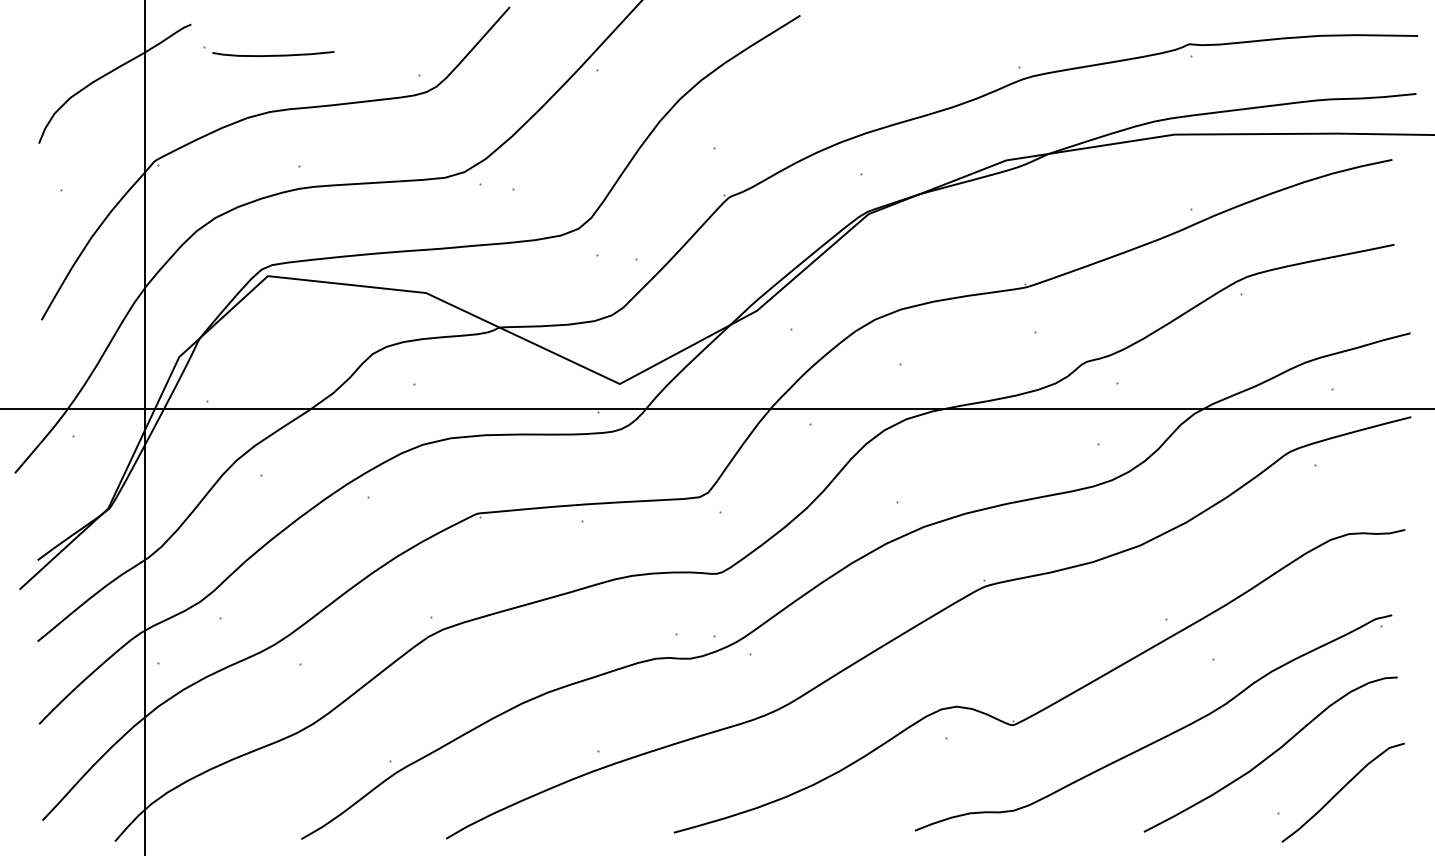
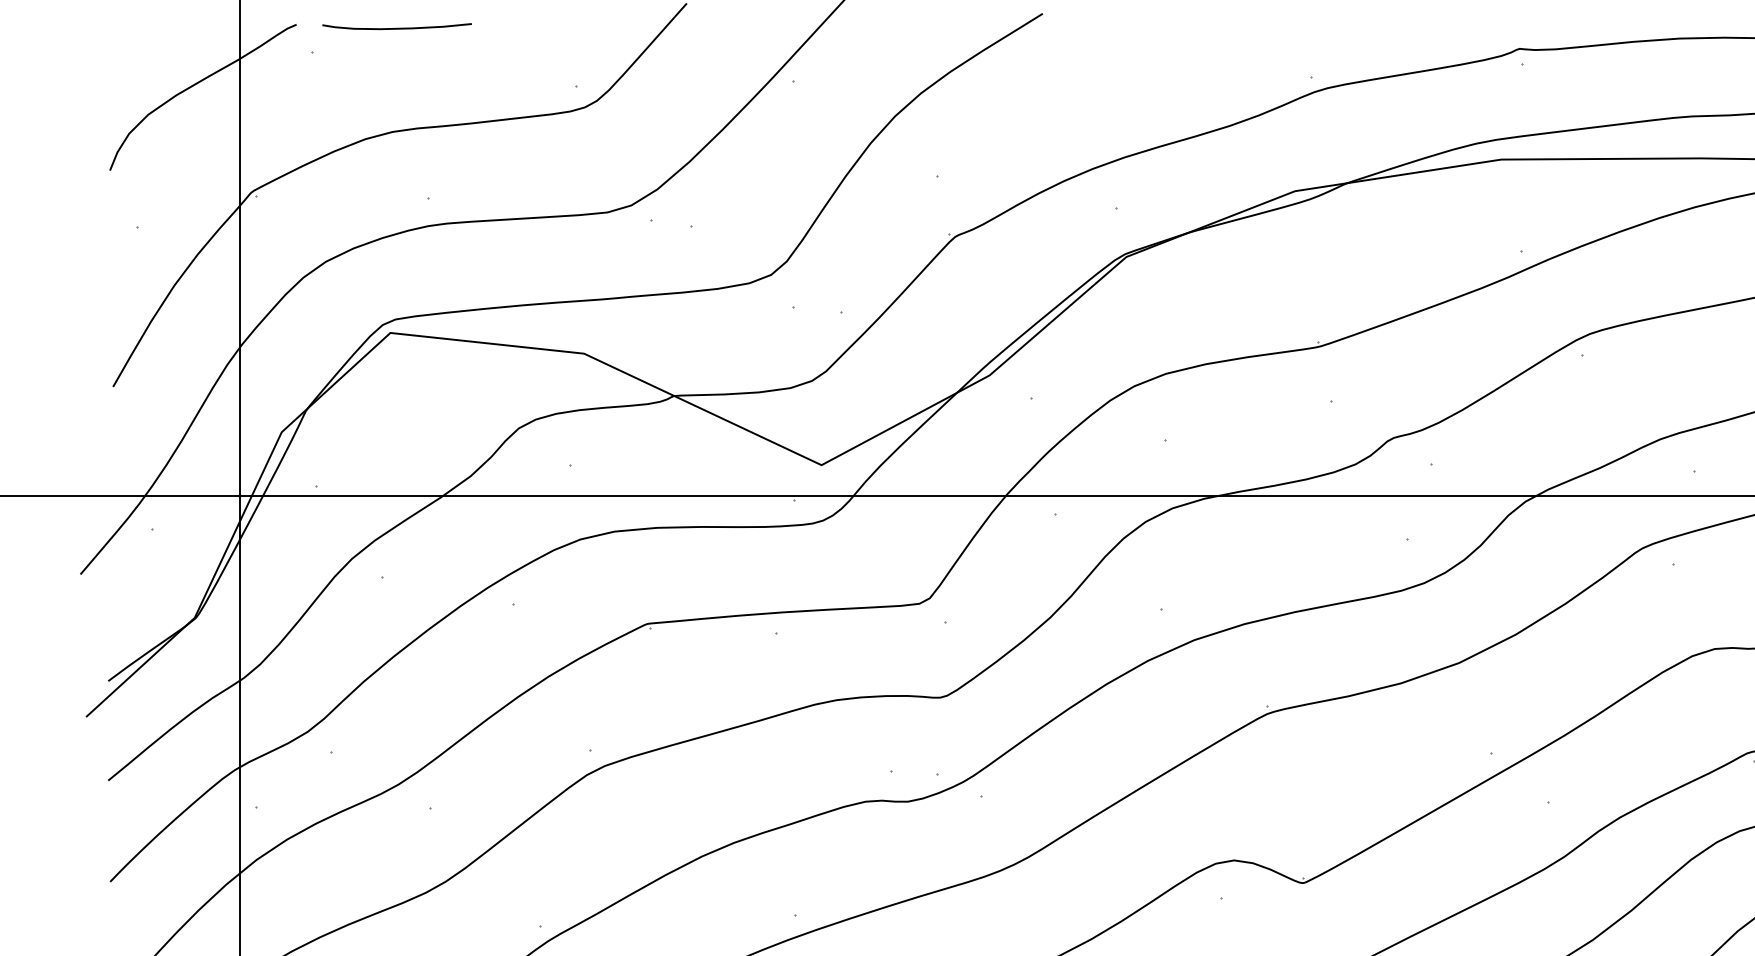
curve: (274, 54) -> (398, 27), moved

